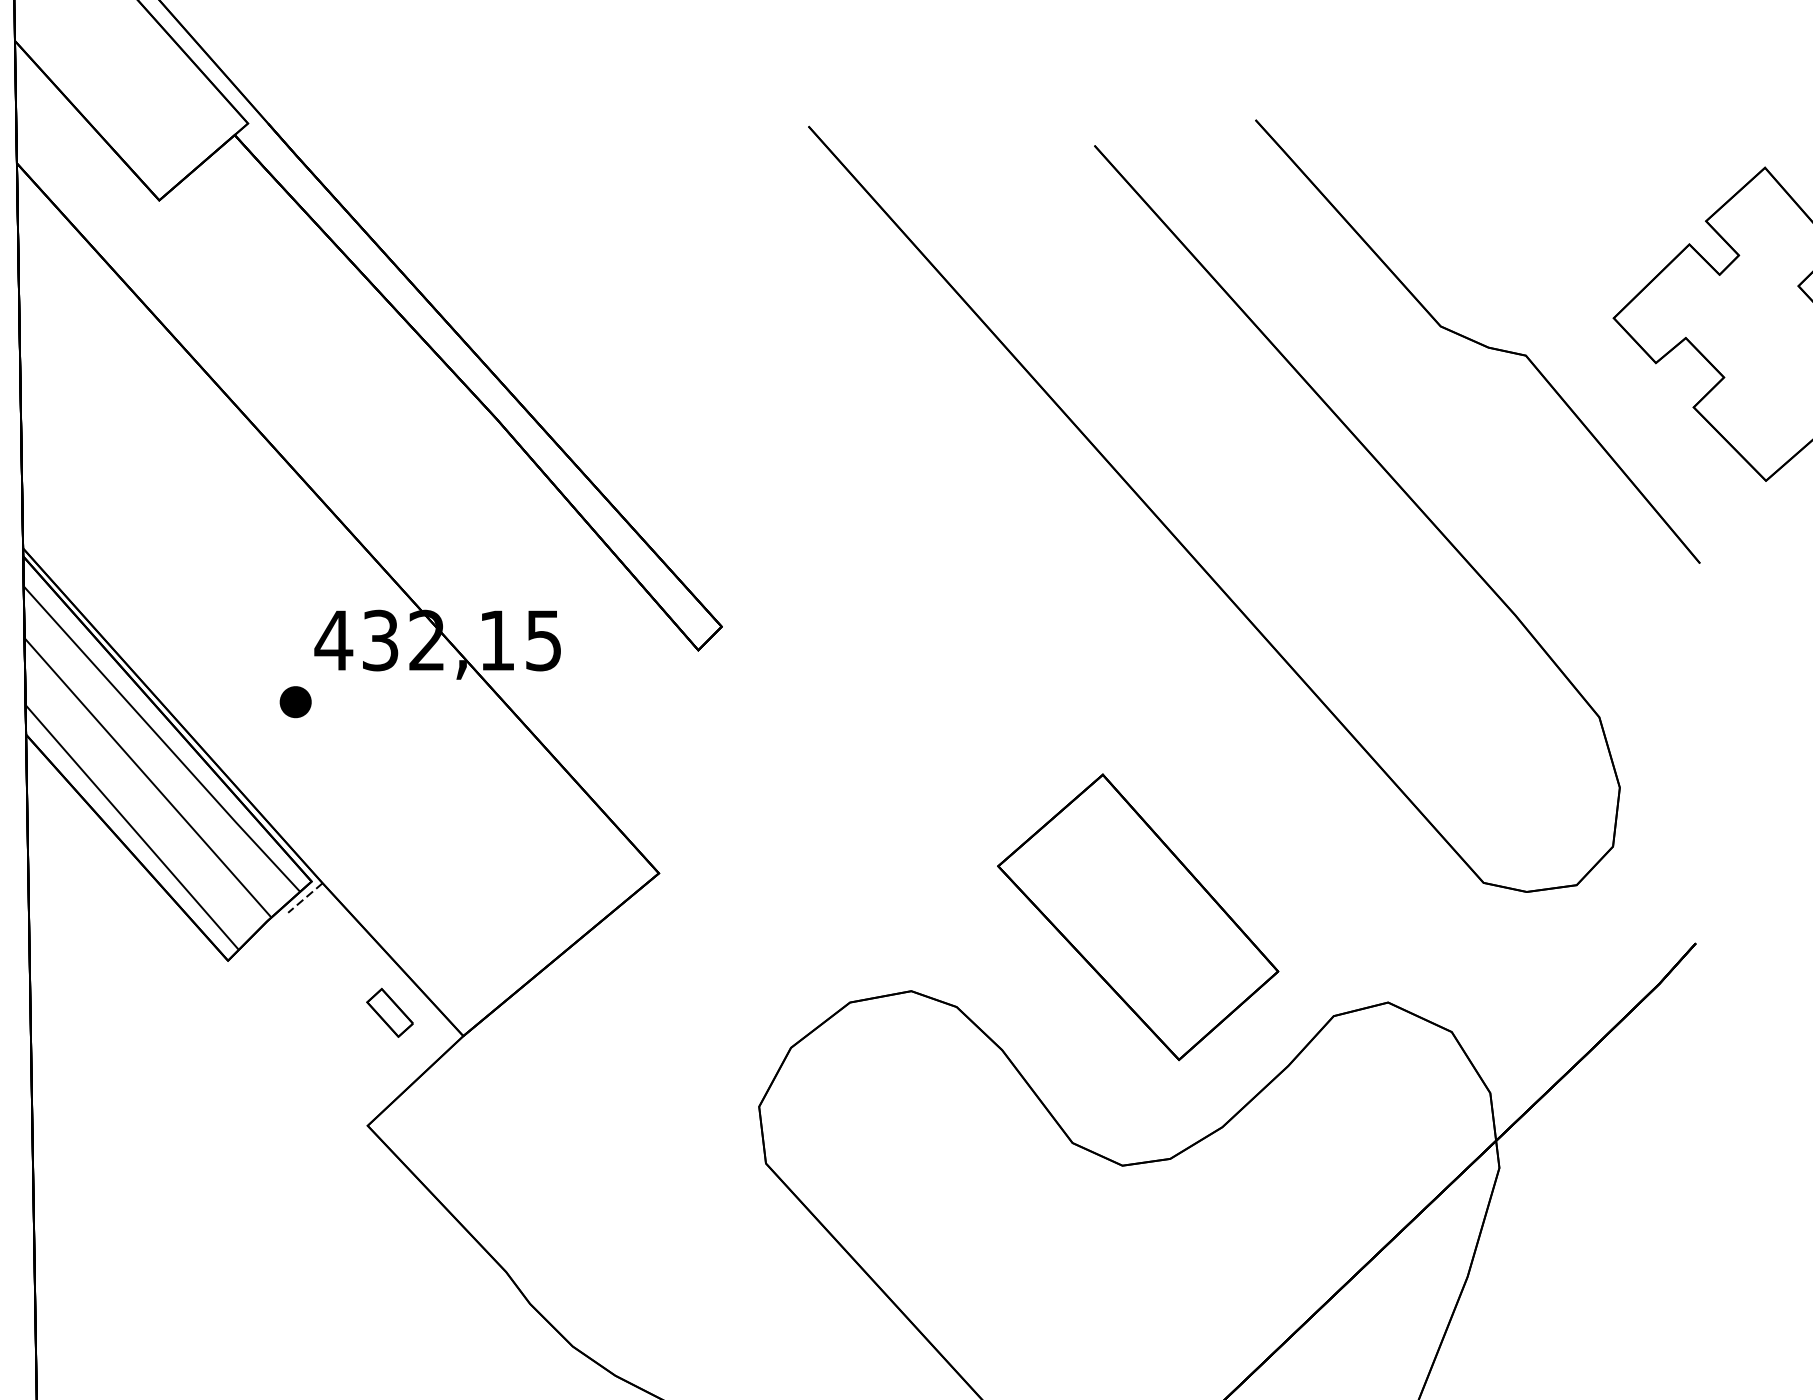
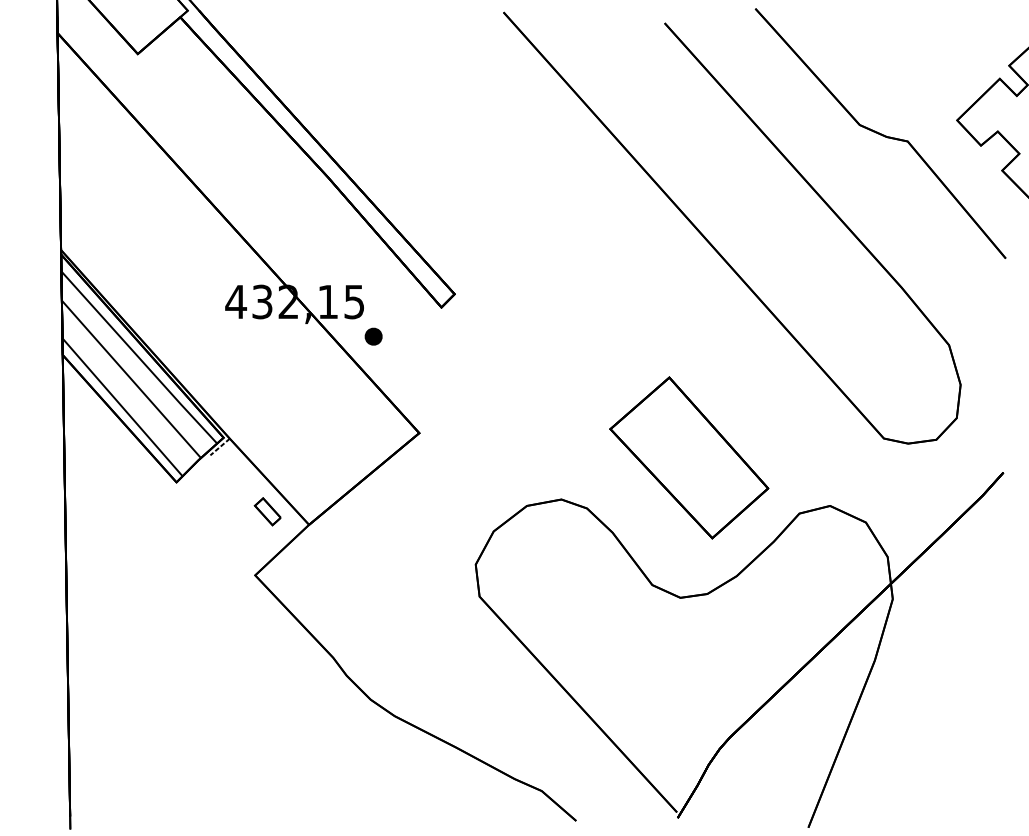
part: (295, 701) -> (373, 336), moved

